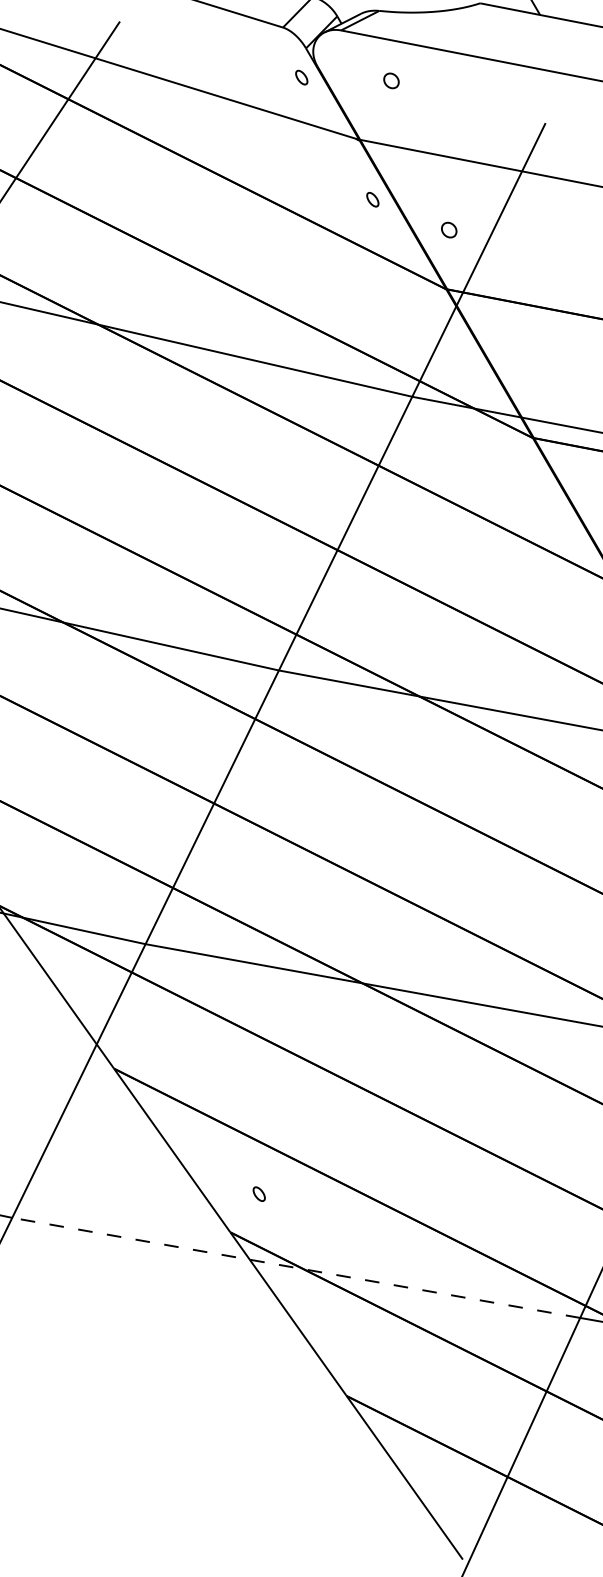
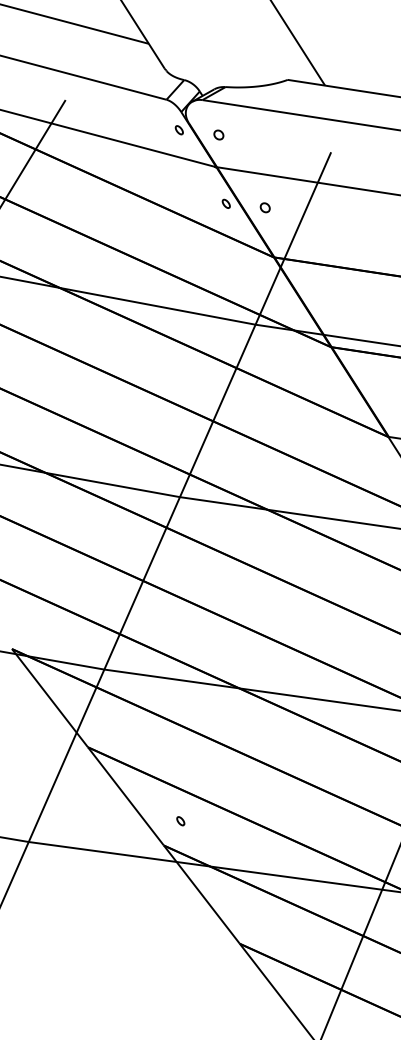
part: (390, 80) -> (218, 134), moved
part: (448, 229) -> (264, 207), moved
line: (294, 1267) -> (204, 865), dashed -> solid

